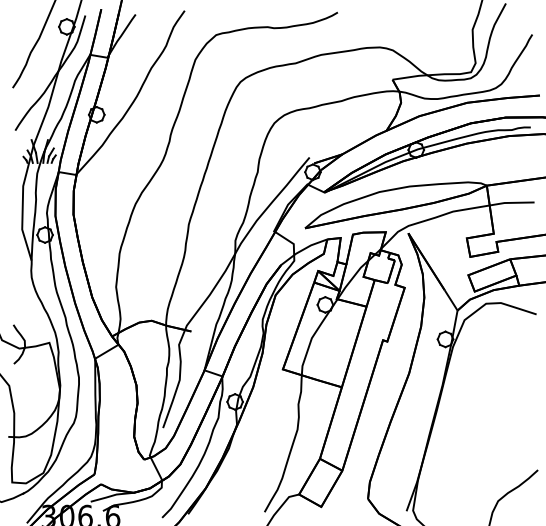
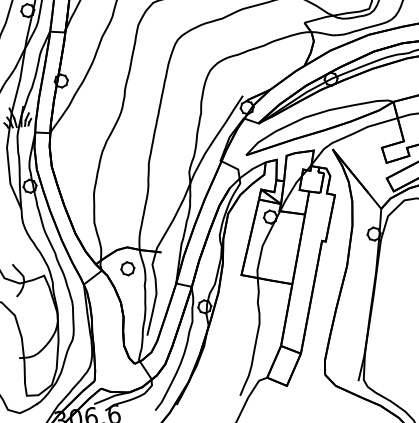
part: (149, 345) -> (127, 268), added

